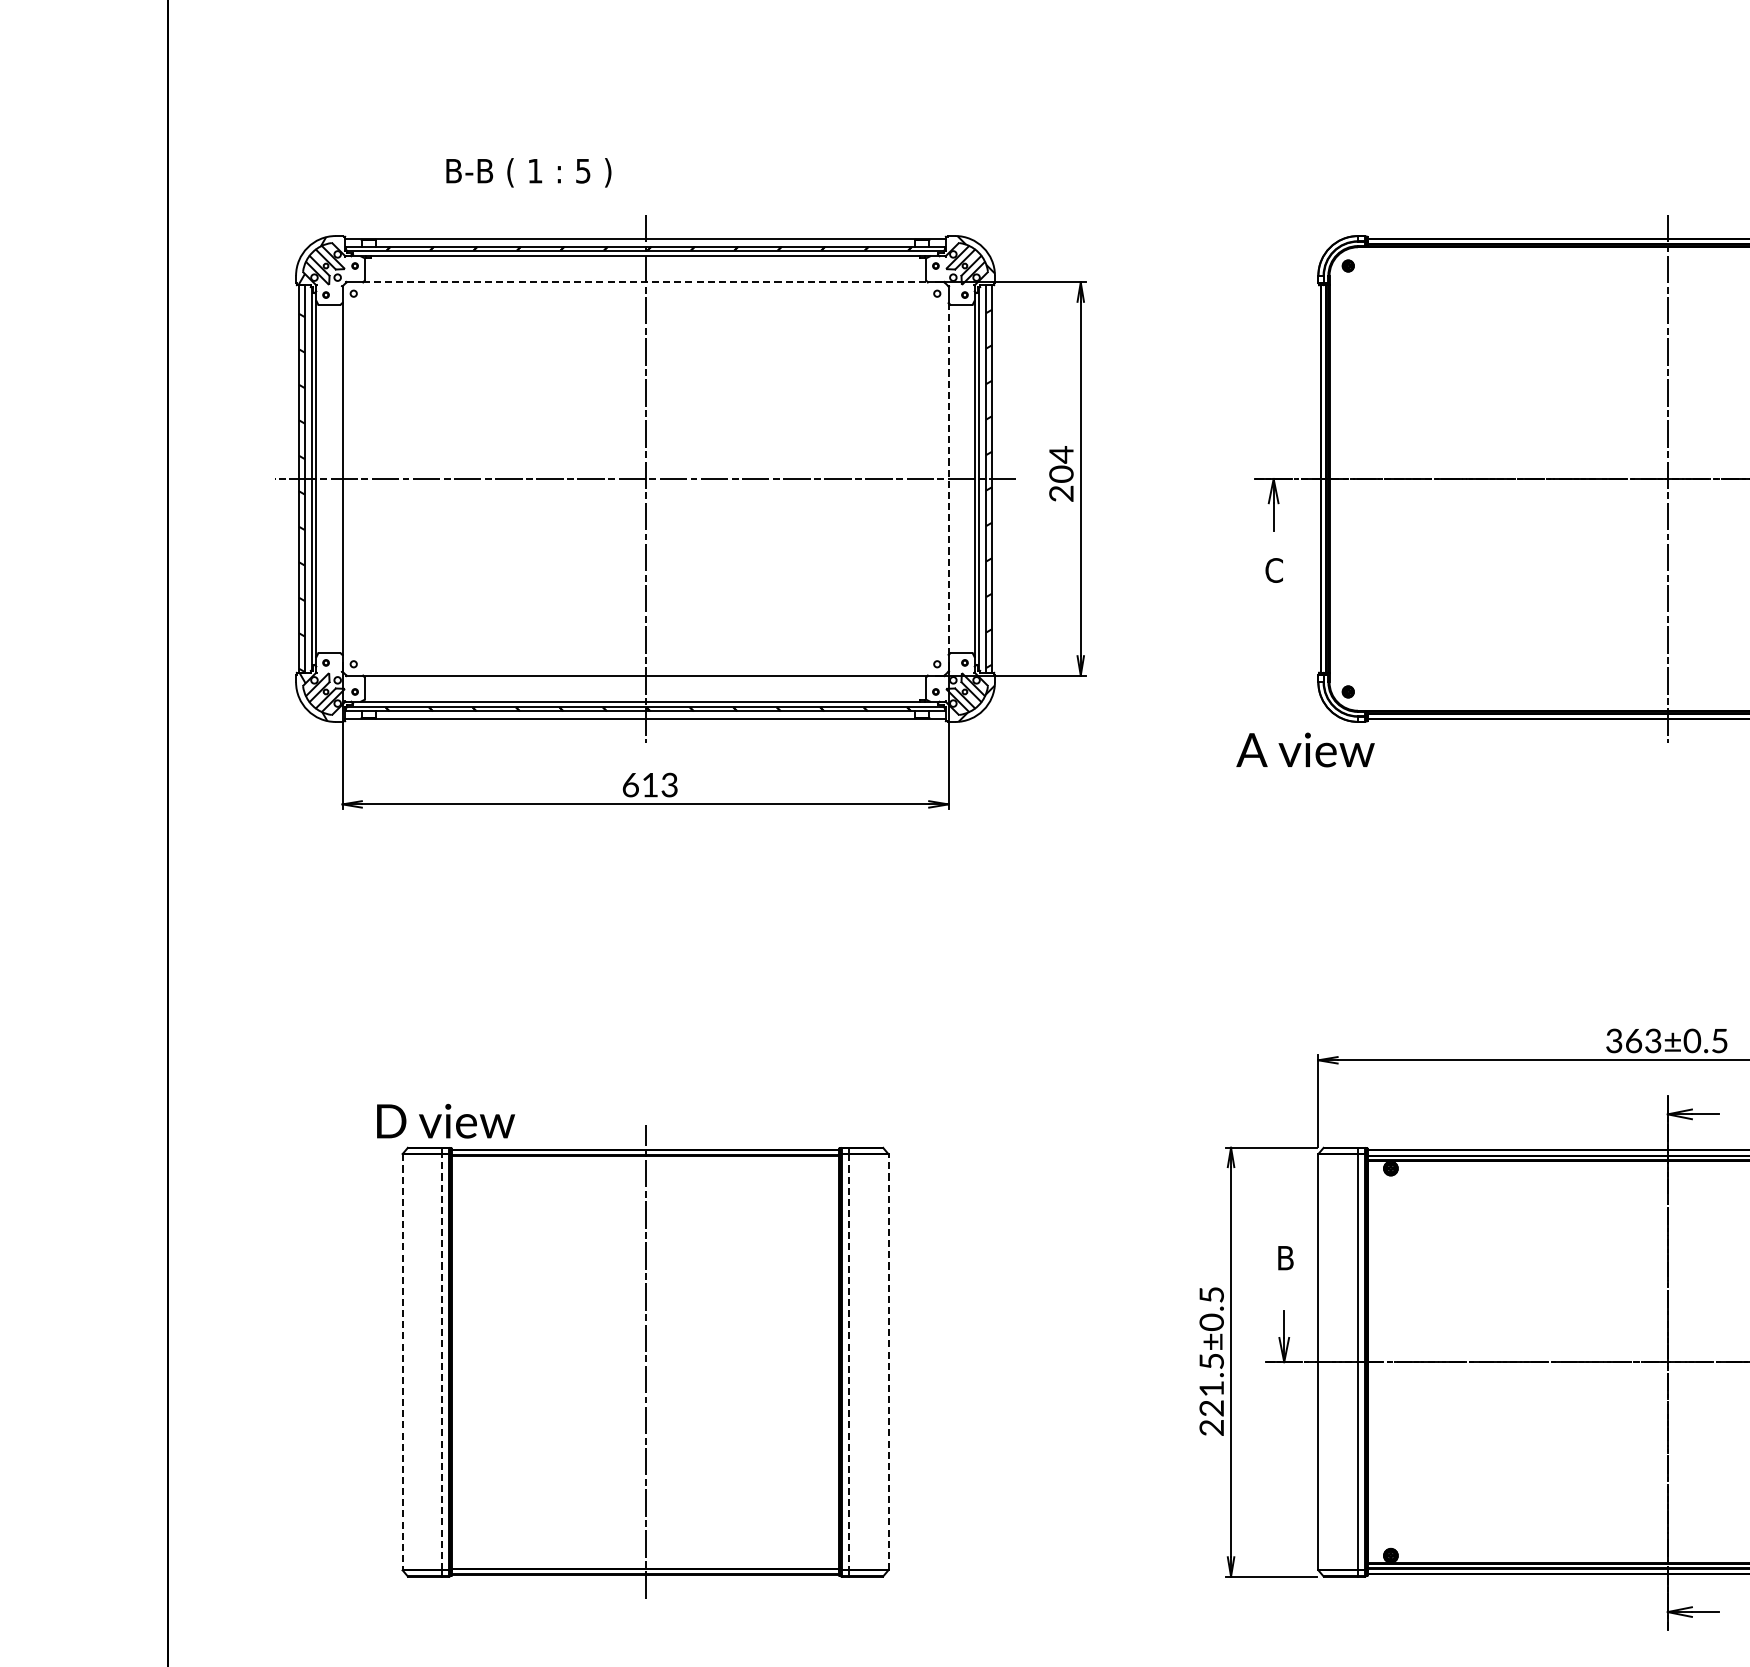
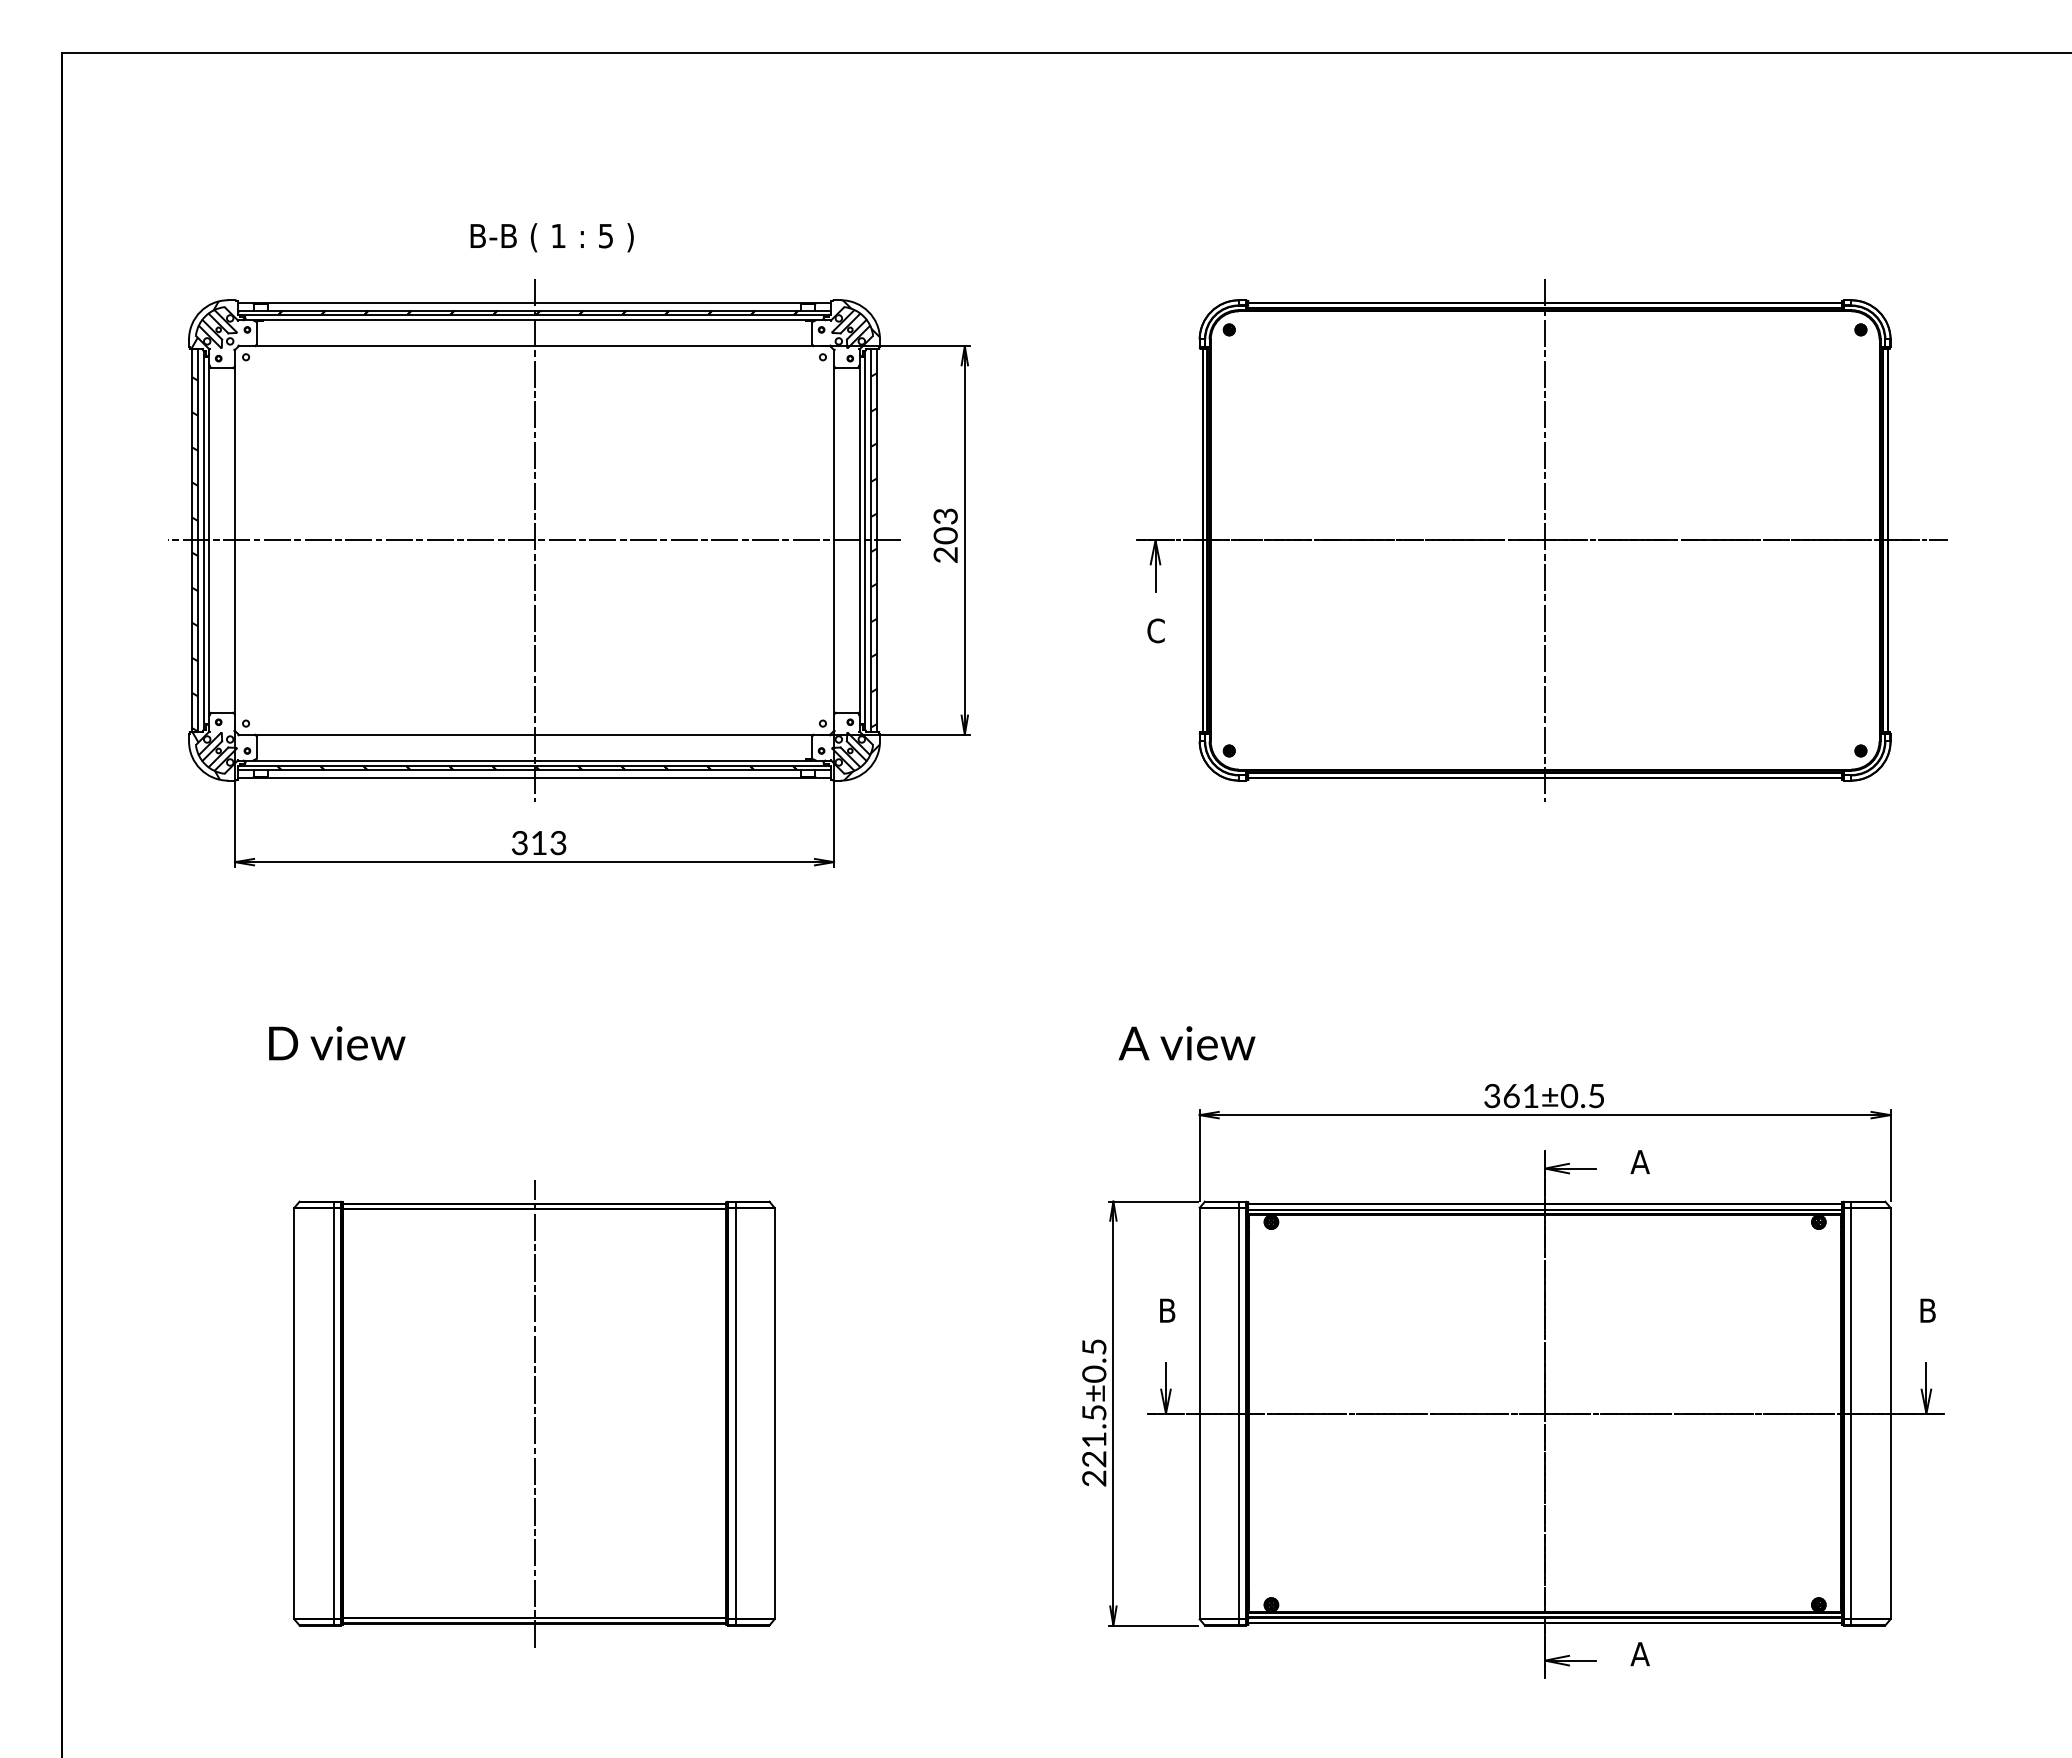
text: (528, 172) -> (551, 237), moved
line: (645, 282) -> (534, 346), dashed -> solid
text: (1061, 454) -> (945, 516), 204 -> 203
line: (948, 479) -> (834, 540), dashed -> solid
text: (1304, 750) -> (1186, 1043), moved
text: (630, 784) -> (519, 842), 613 -> 313
text: (1652, 1040) -> (1530, 1095), 363±0.5 -> 361±0.5
text: (446, 1121) -> (337, 1043), moved
line: (442, 1362) -> (333, 1413), dashed -> solid
line: (888, 1362) -> (774, 1413), dashed -> solid
line: (402, 1363) -> (294, 1414), dashed -> solid
line: (848, 1363) -> (735, 1414), dashed -> solid

